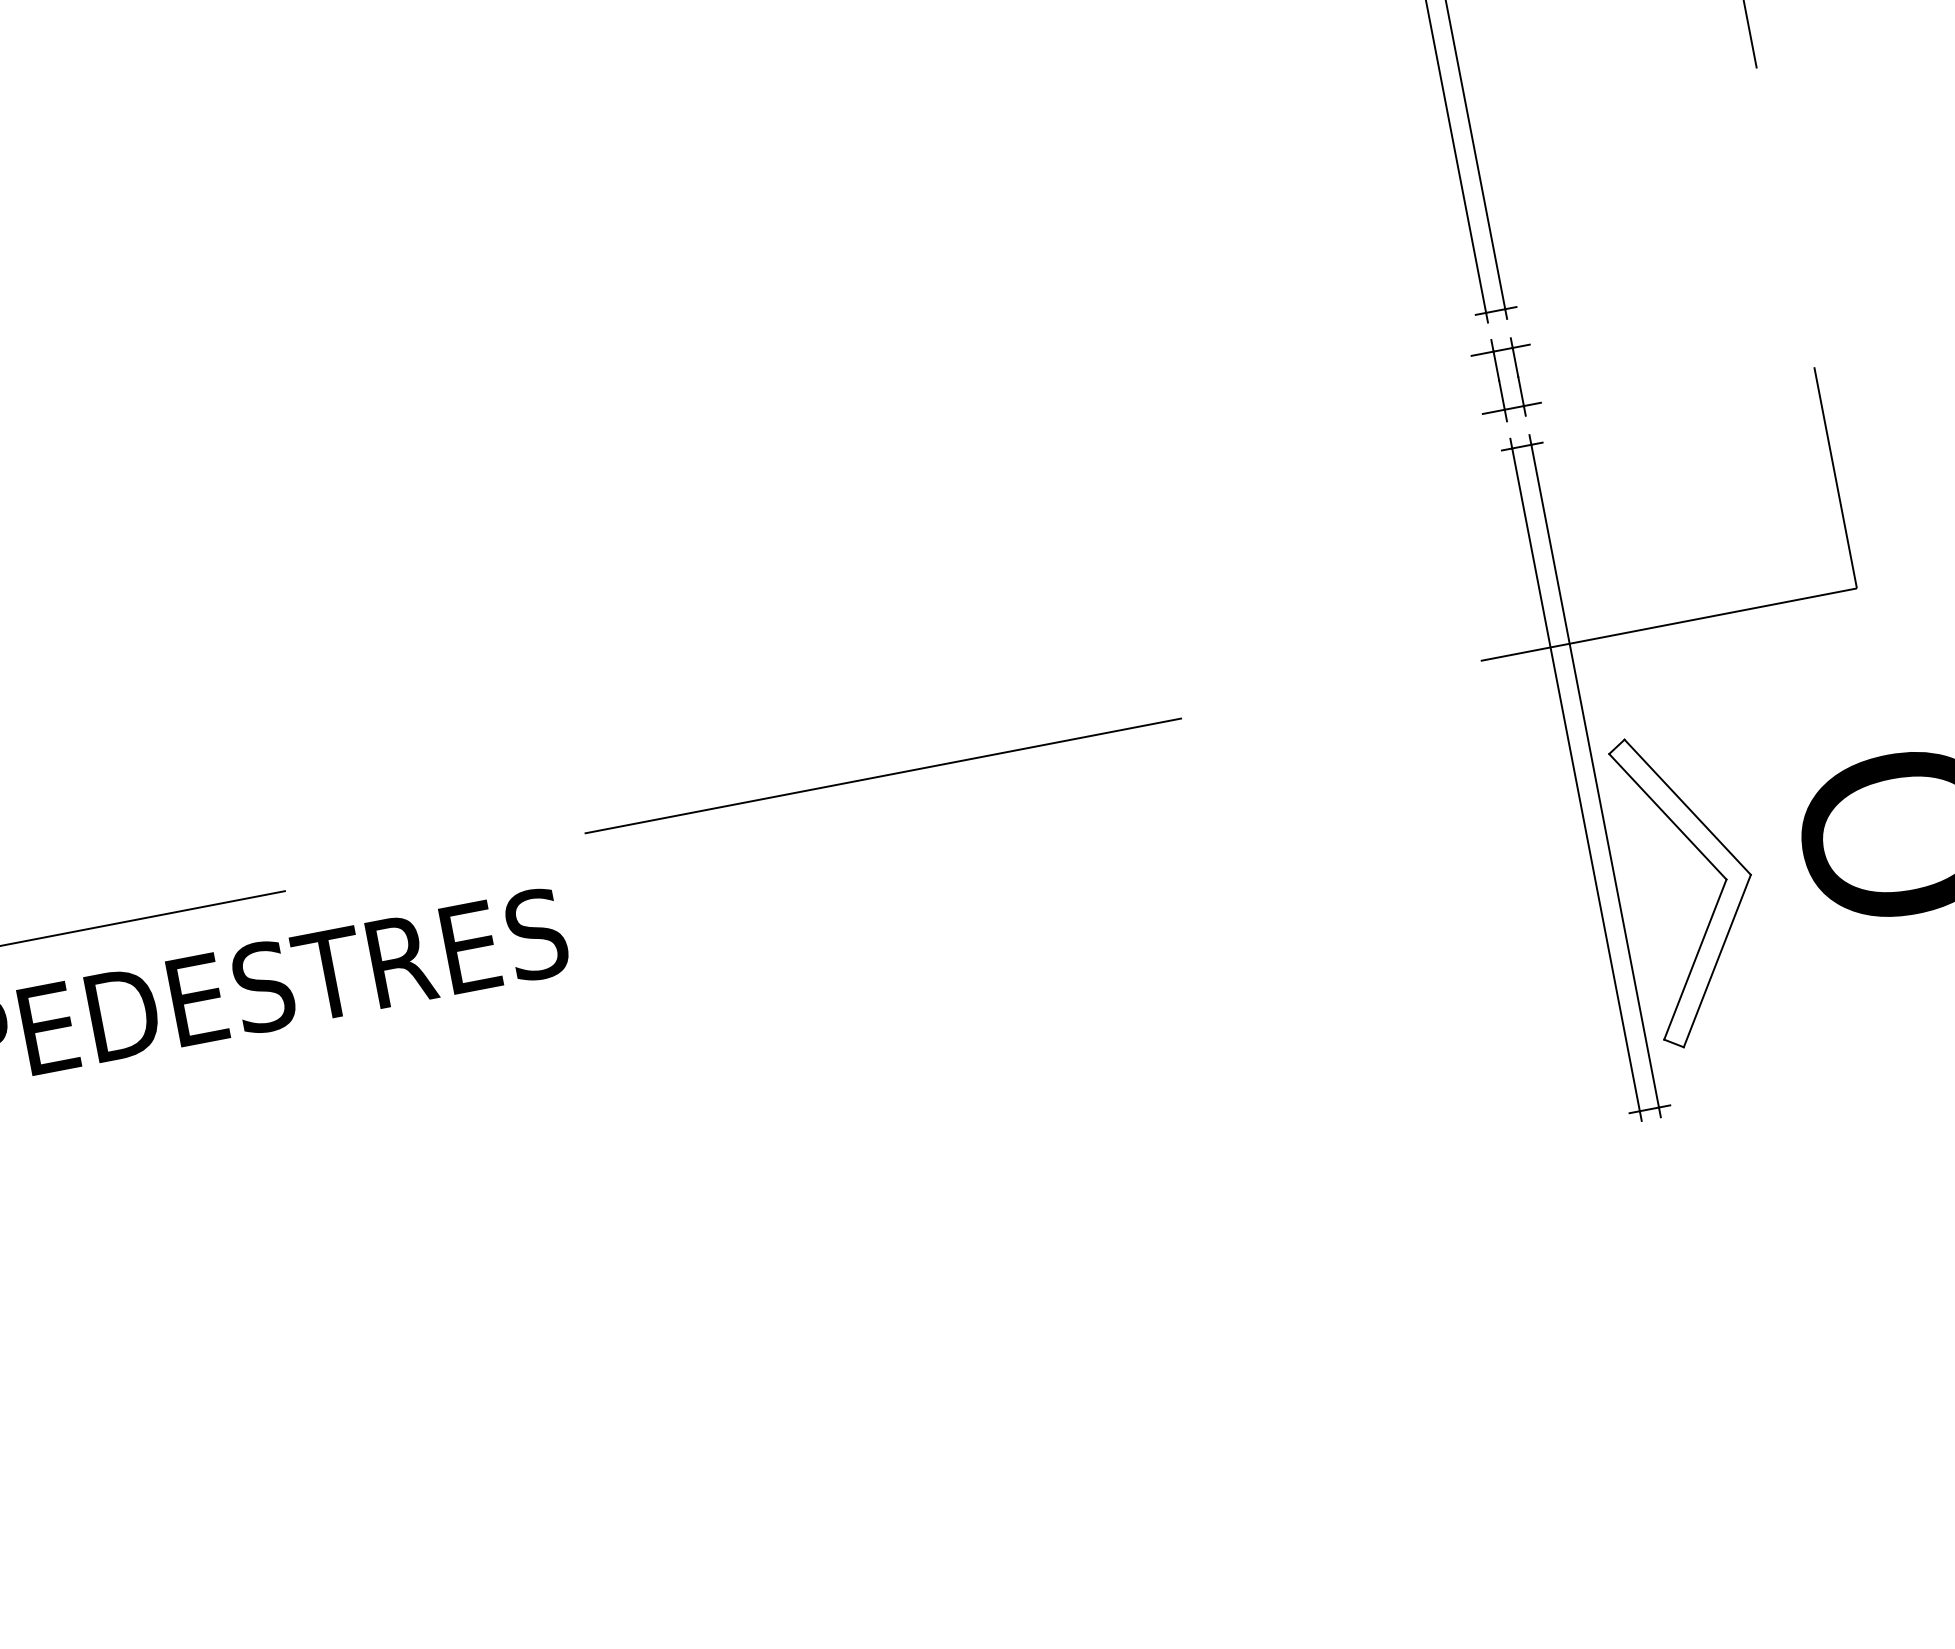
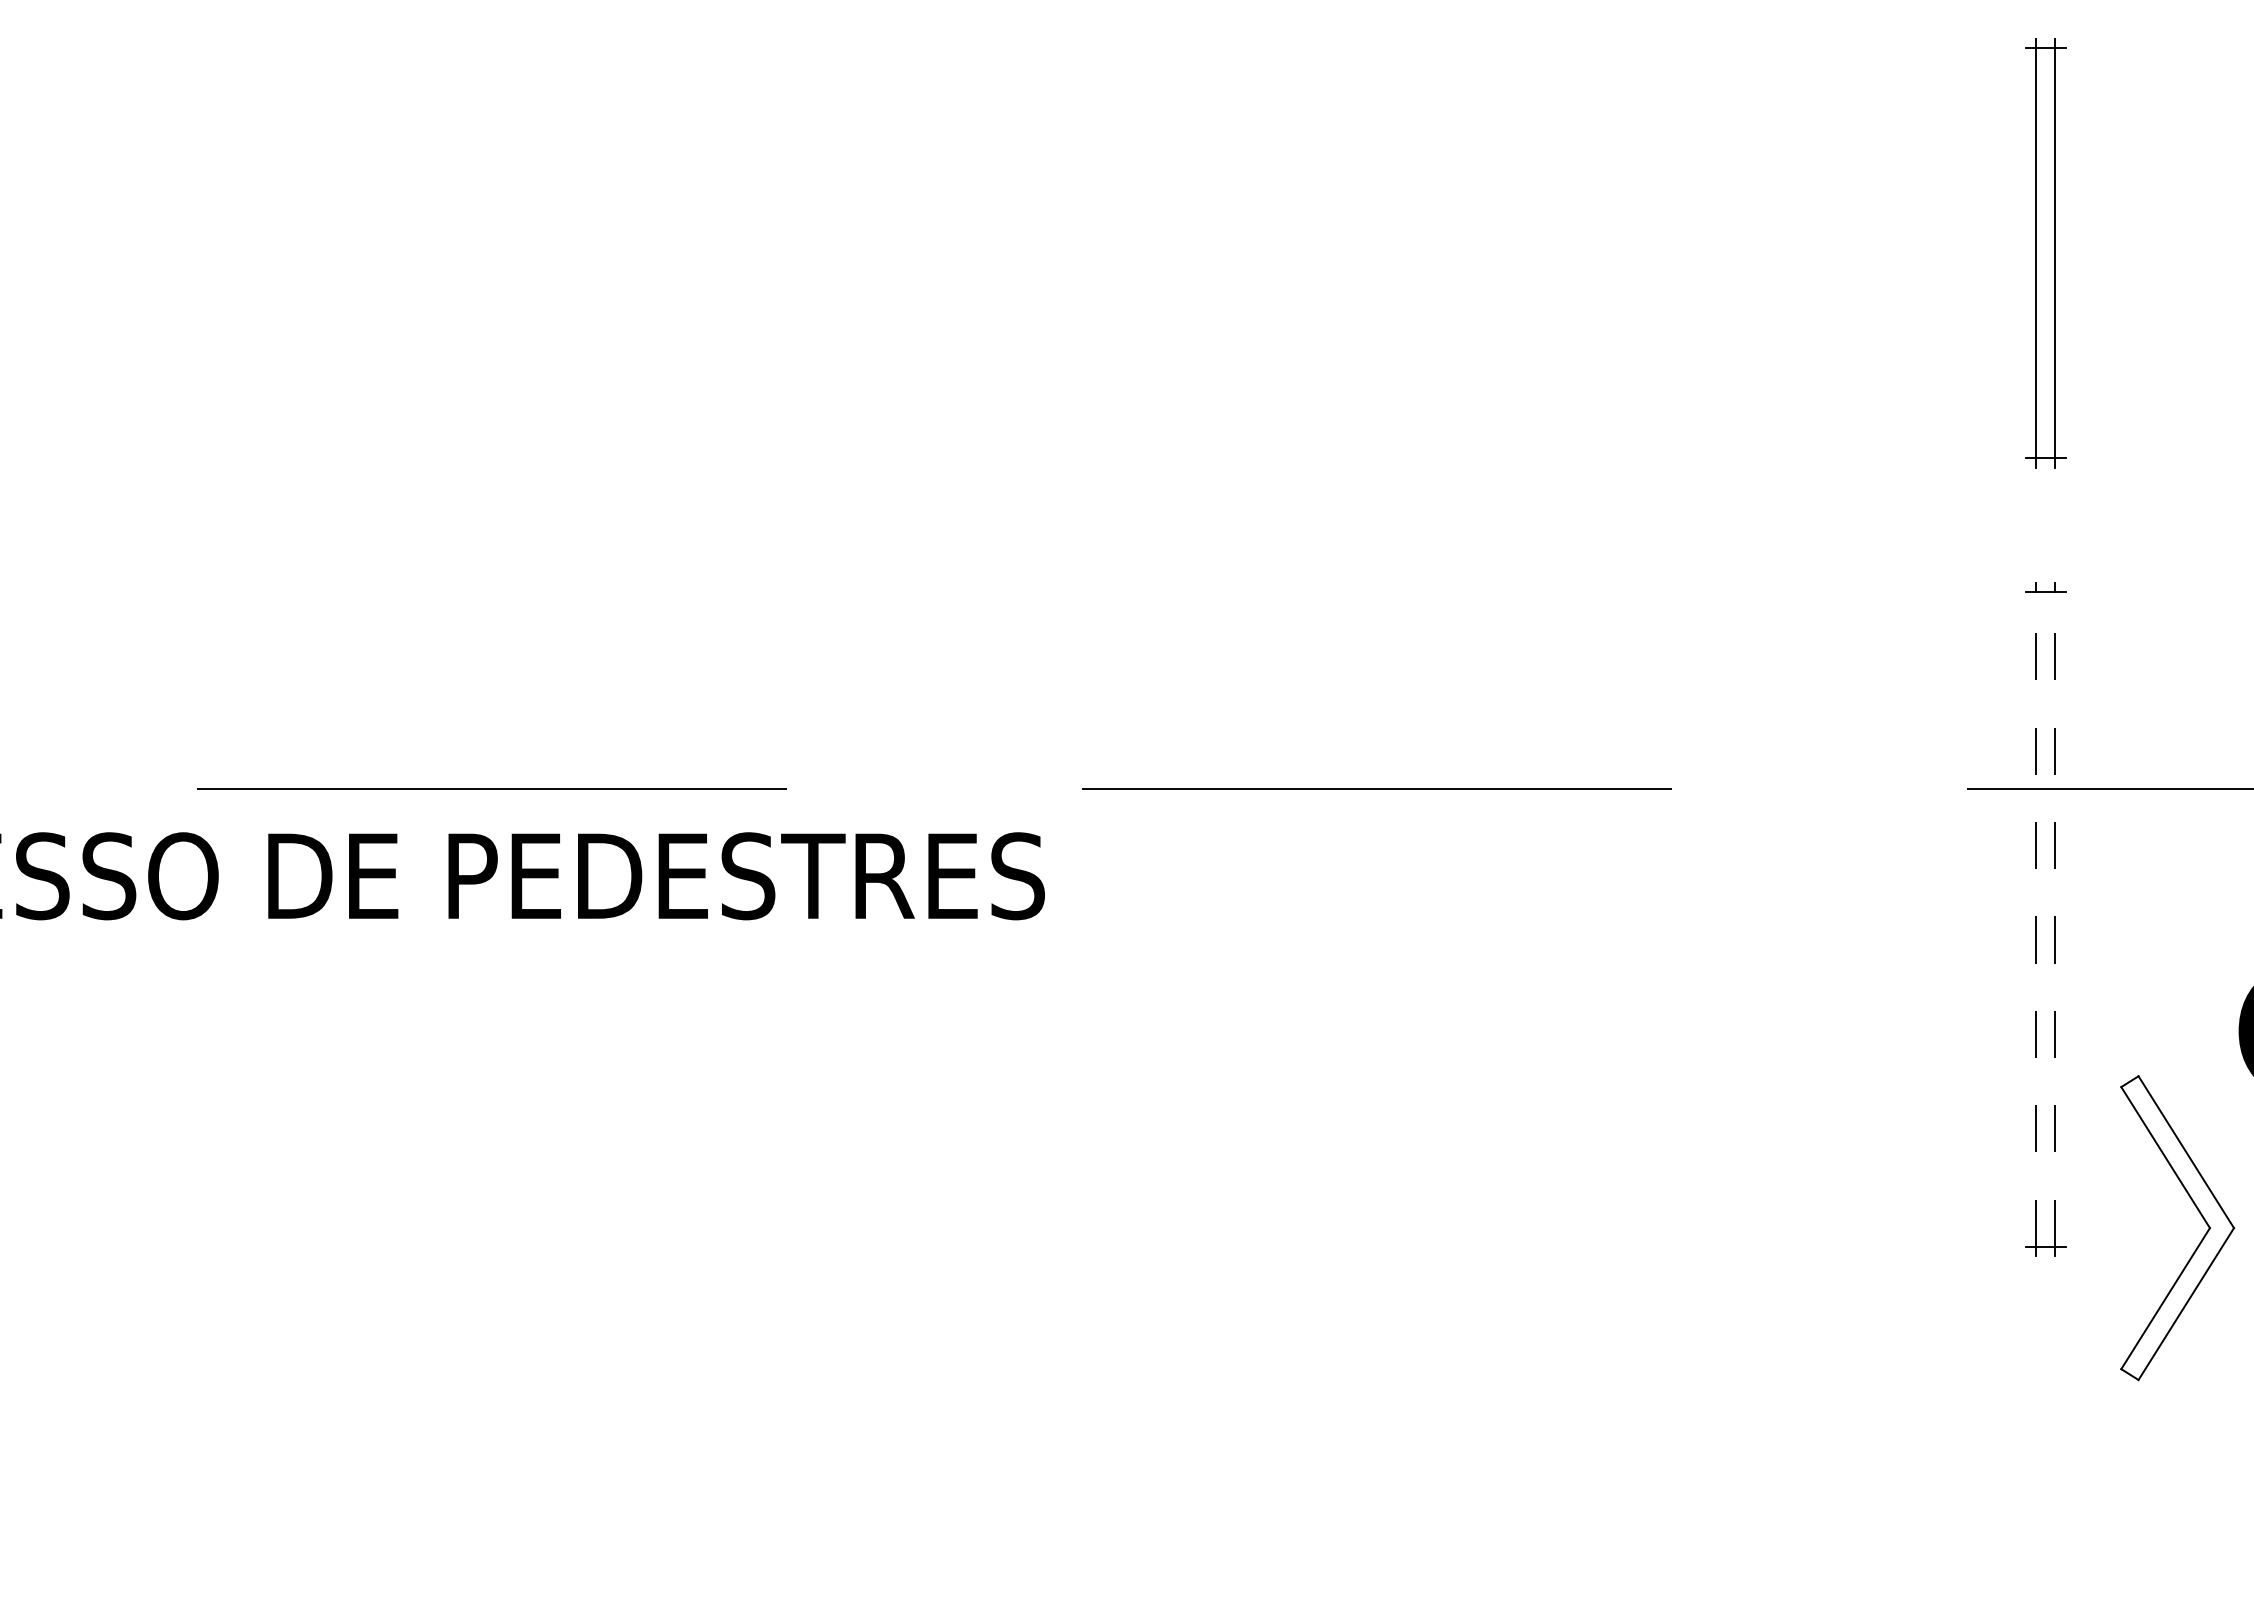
part: (1505, 379) -> (2042, 525), removed
line: (1594, 776) -> (2054, 919), solid -> dashed
line: (1575, 779) -> (2035, 919), solid -> dashed
part: (1718, 896) -> (2199, 1242), moved

